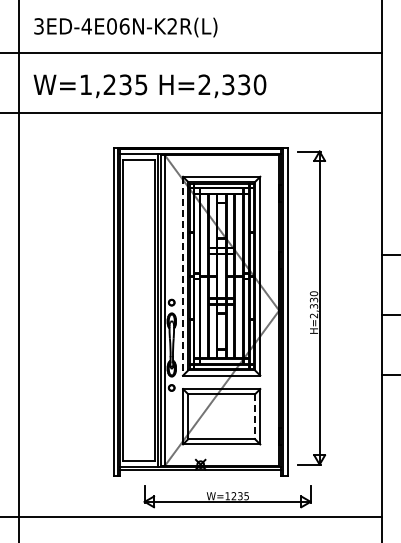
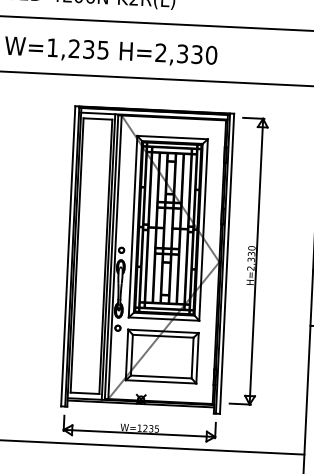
line: (183, 276) -> (133, 226), dashed -> solid
line: (254, 417) -> (192, 358), dashed -> solid
part: (227, 496) -> (139, 428), moved

